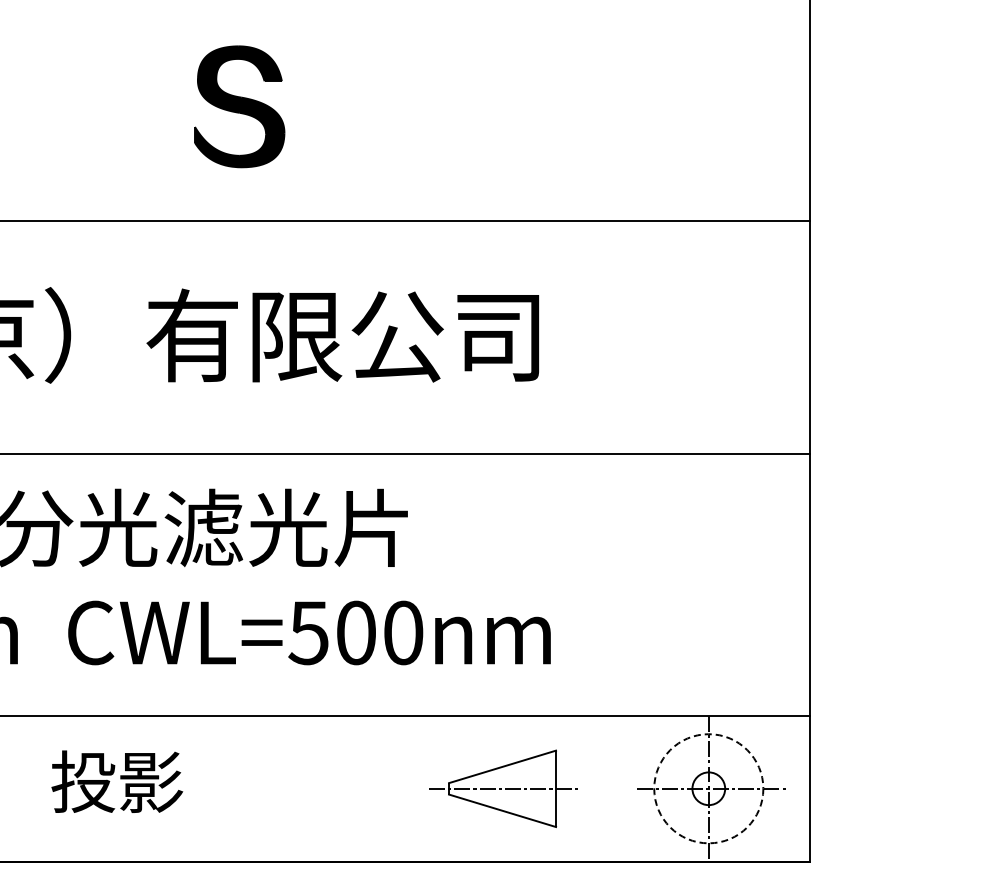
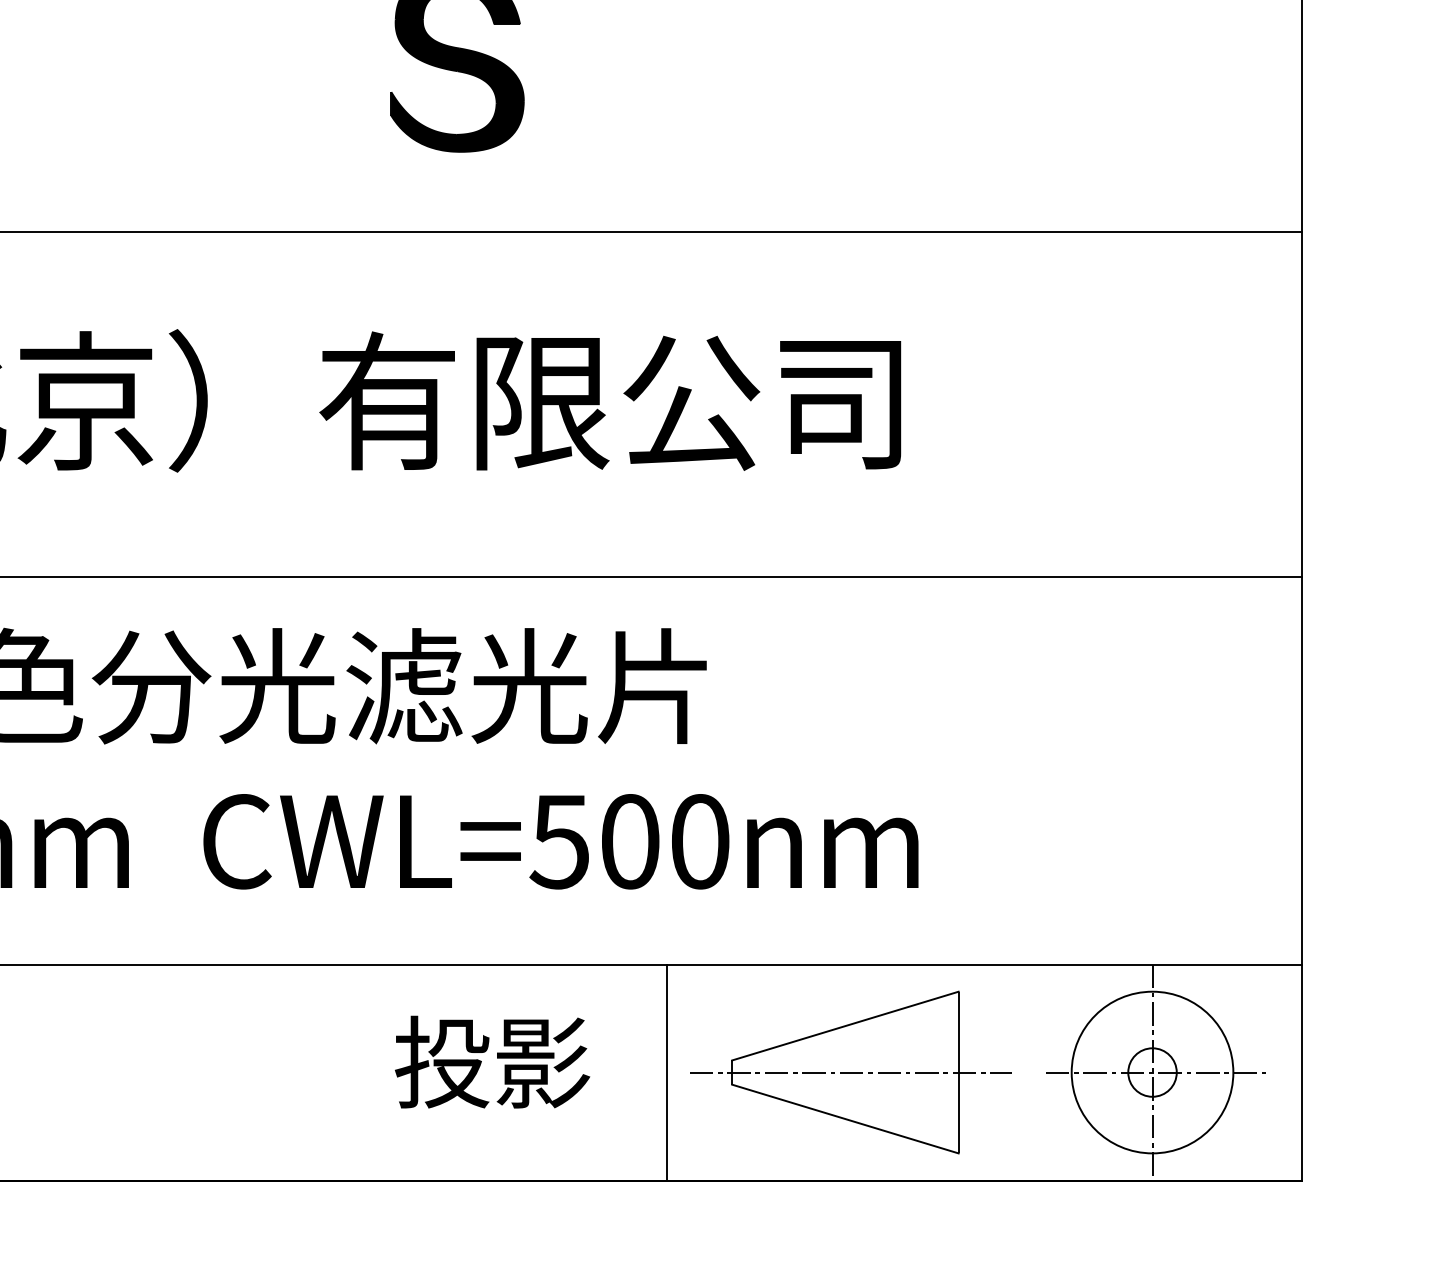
text: (117, 781) -> (492, 1061), moved
line: (381, 788) -> (667, 1072), added
part: (504, 788) -> (849, 1072), size x1.43
circle: (708, 788) -> (1152, 1072), dashed -> solid

